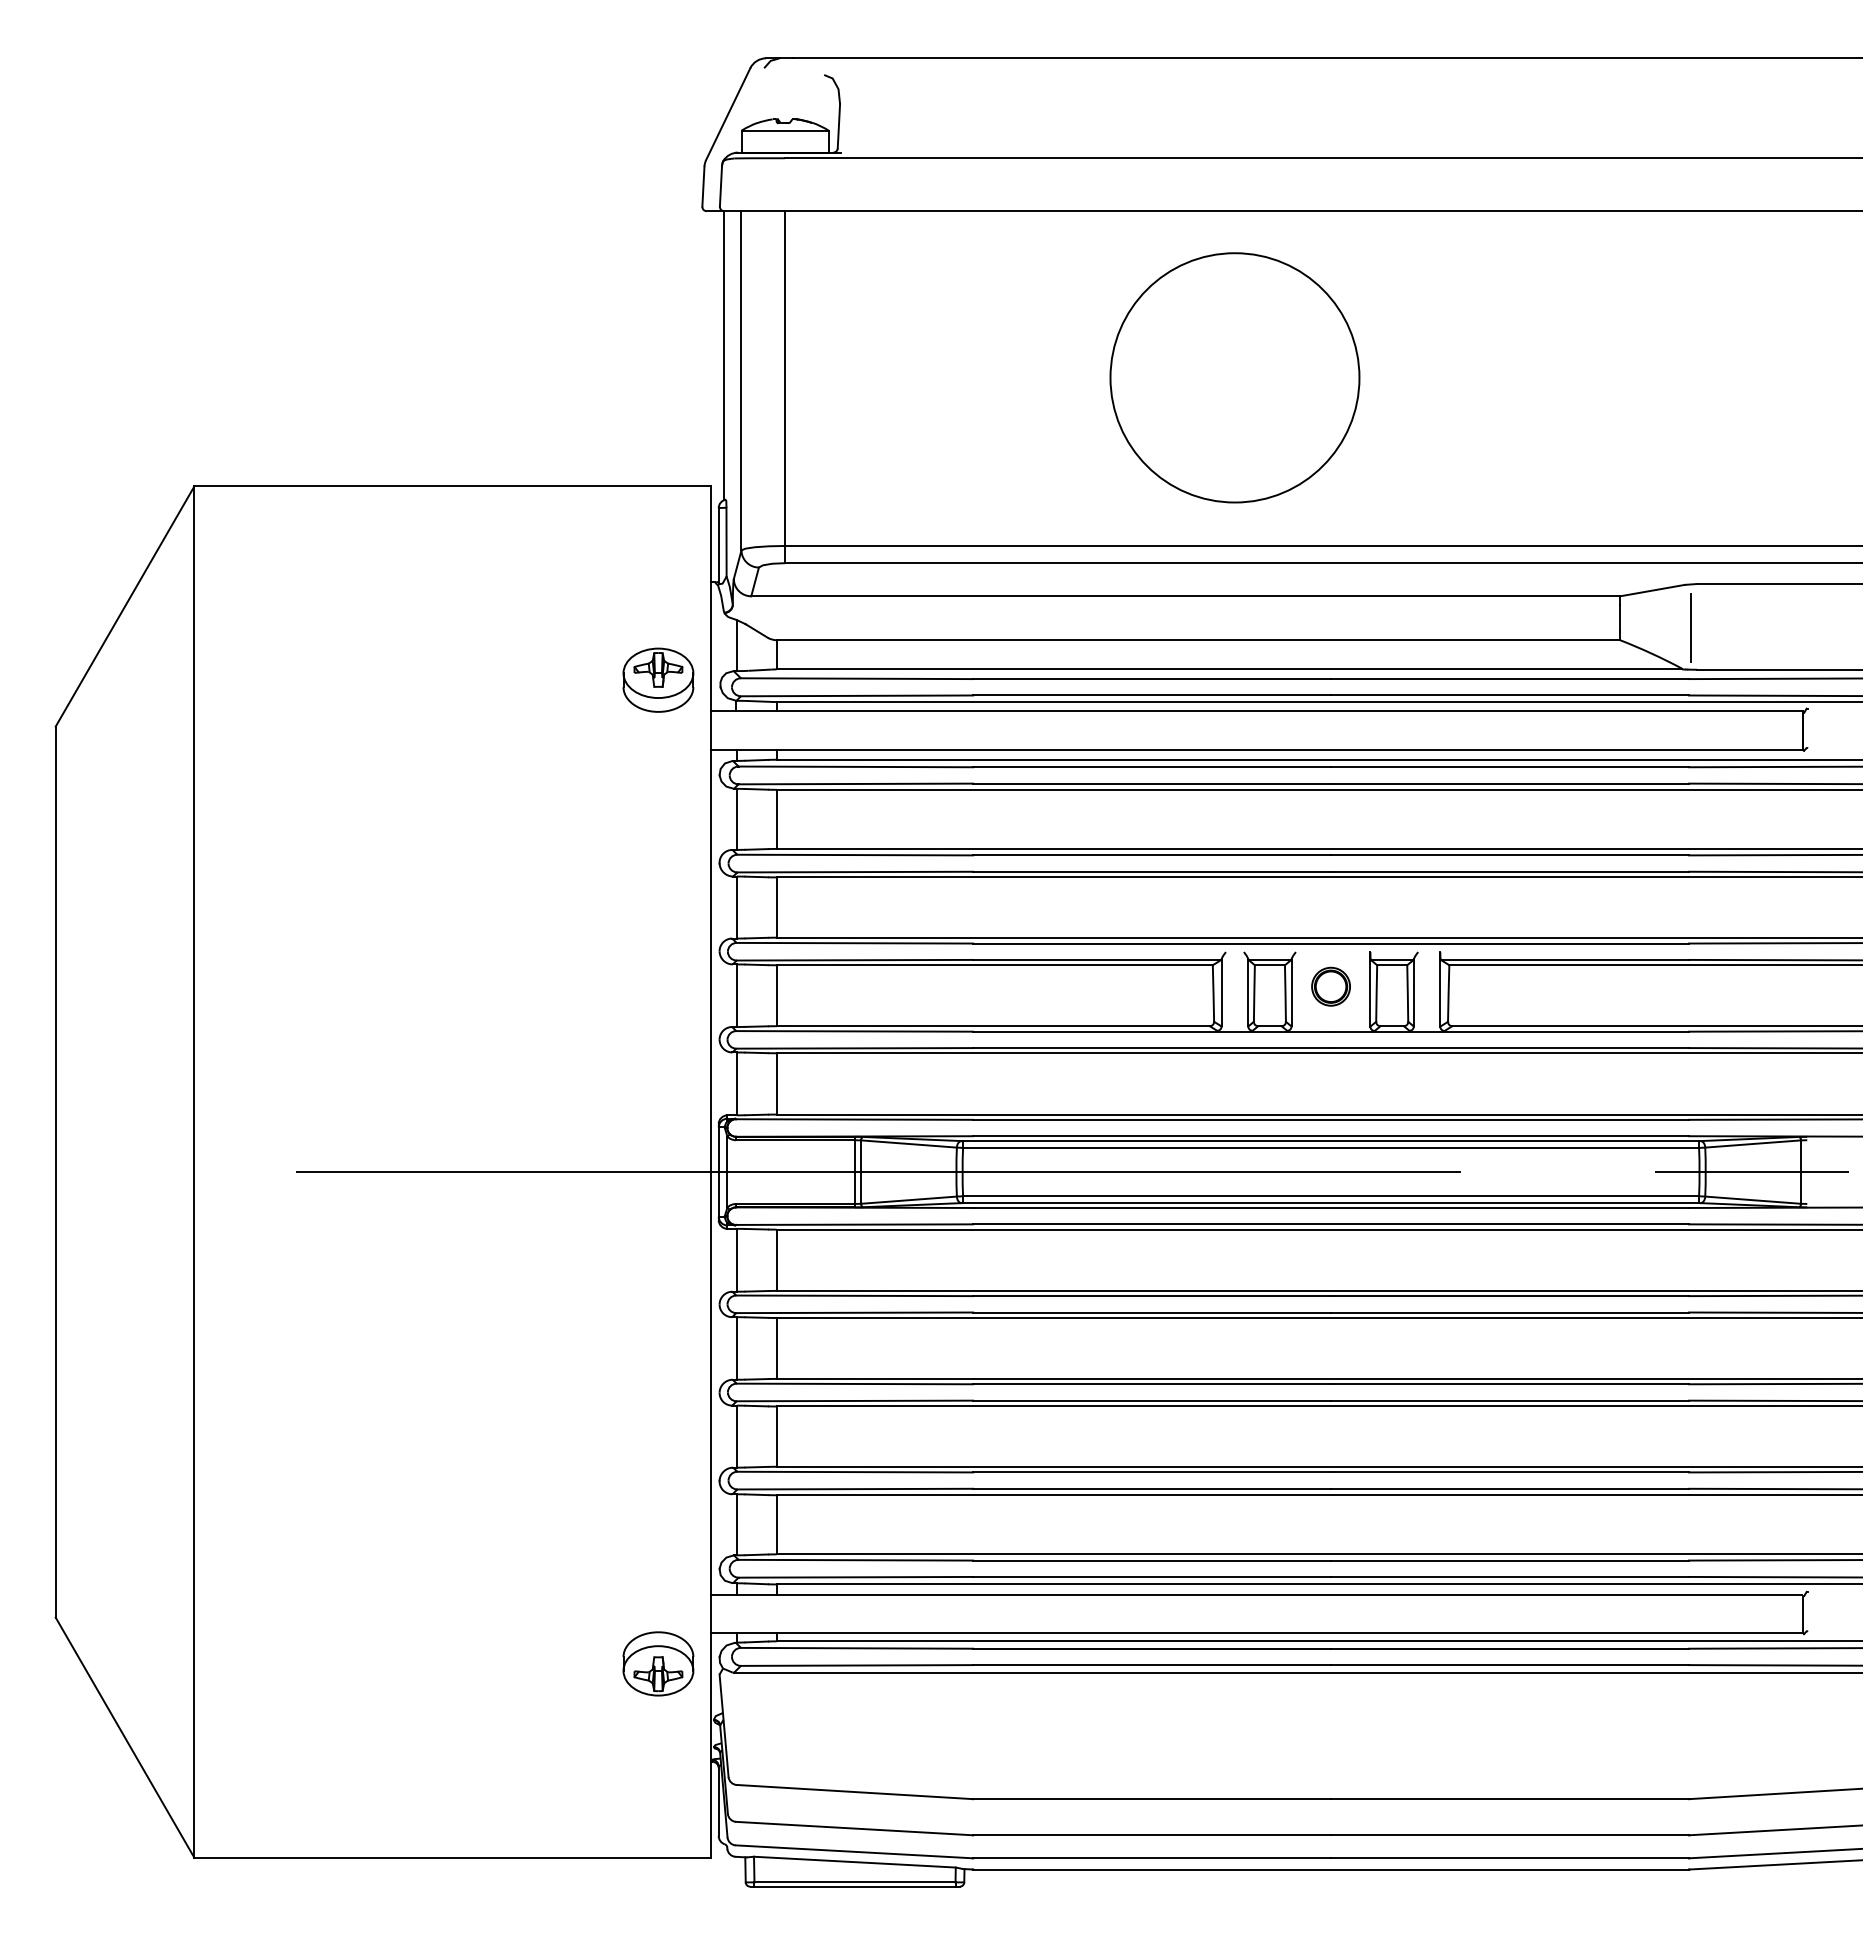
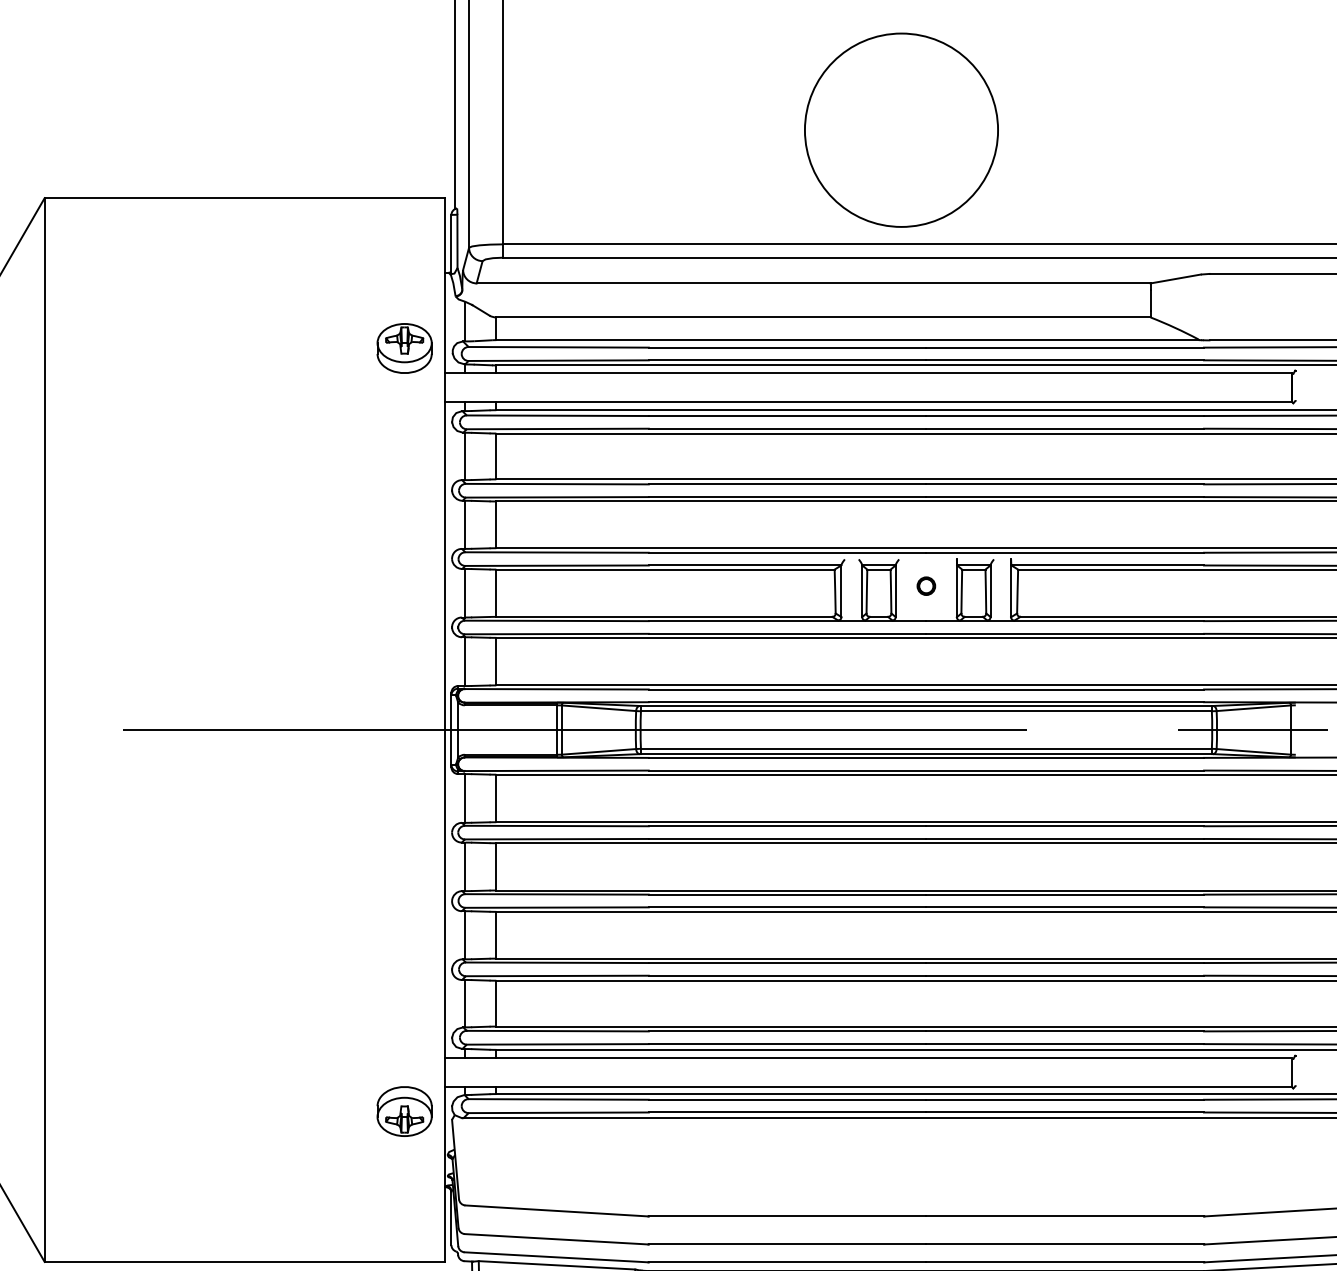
part: (1234, 377) -> (901, 129), moved
line: (1691, 627) -> (1205, 307), removed
part: (1330, 986) -> (925, 586), size x0.6

